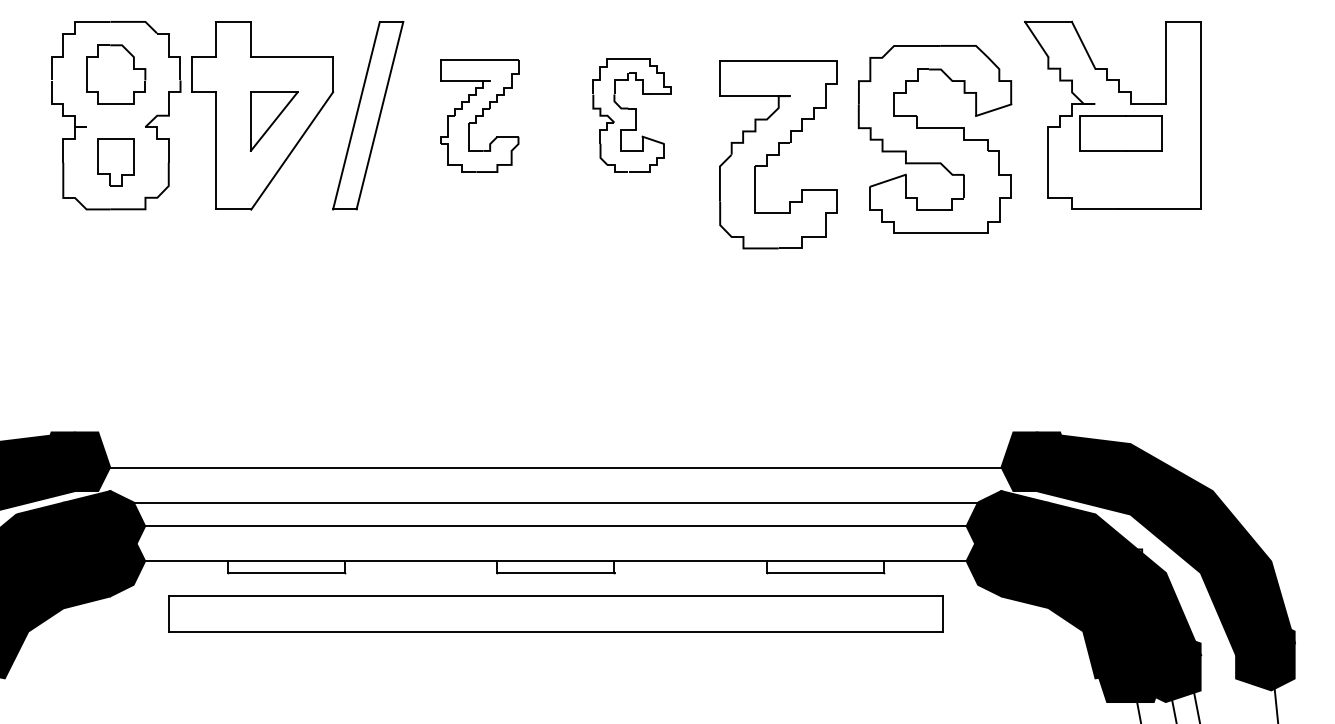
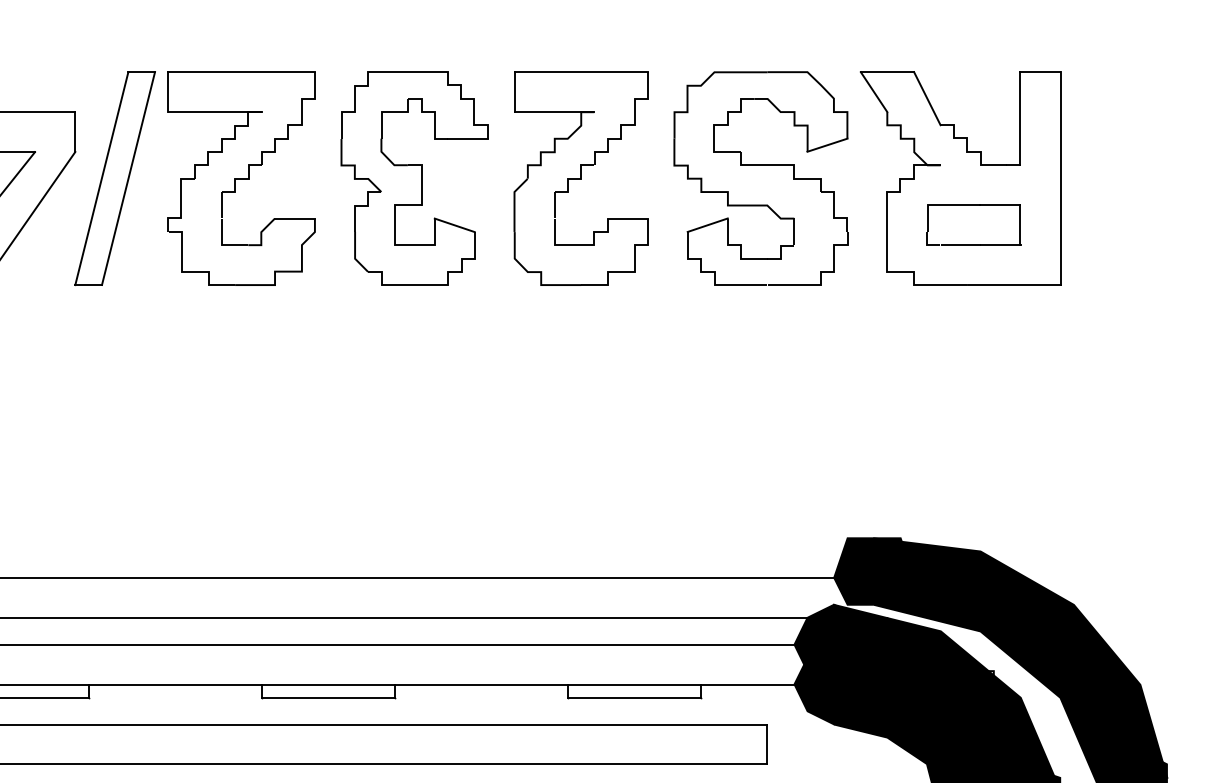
part: (479, 115) -> (241, 178), size x1.67
part: (631, 115) -> (414, 178), size x1.67
part: (1120, 133) -> (973, 224), moved
part: (934, 139) -> (760, 178), moved
part: (778, 154) -> (580, 178), moved

